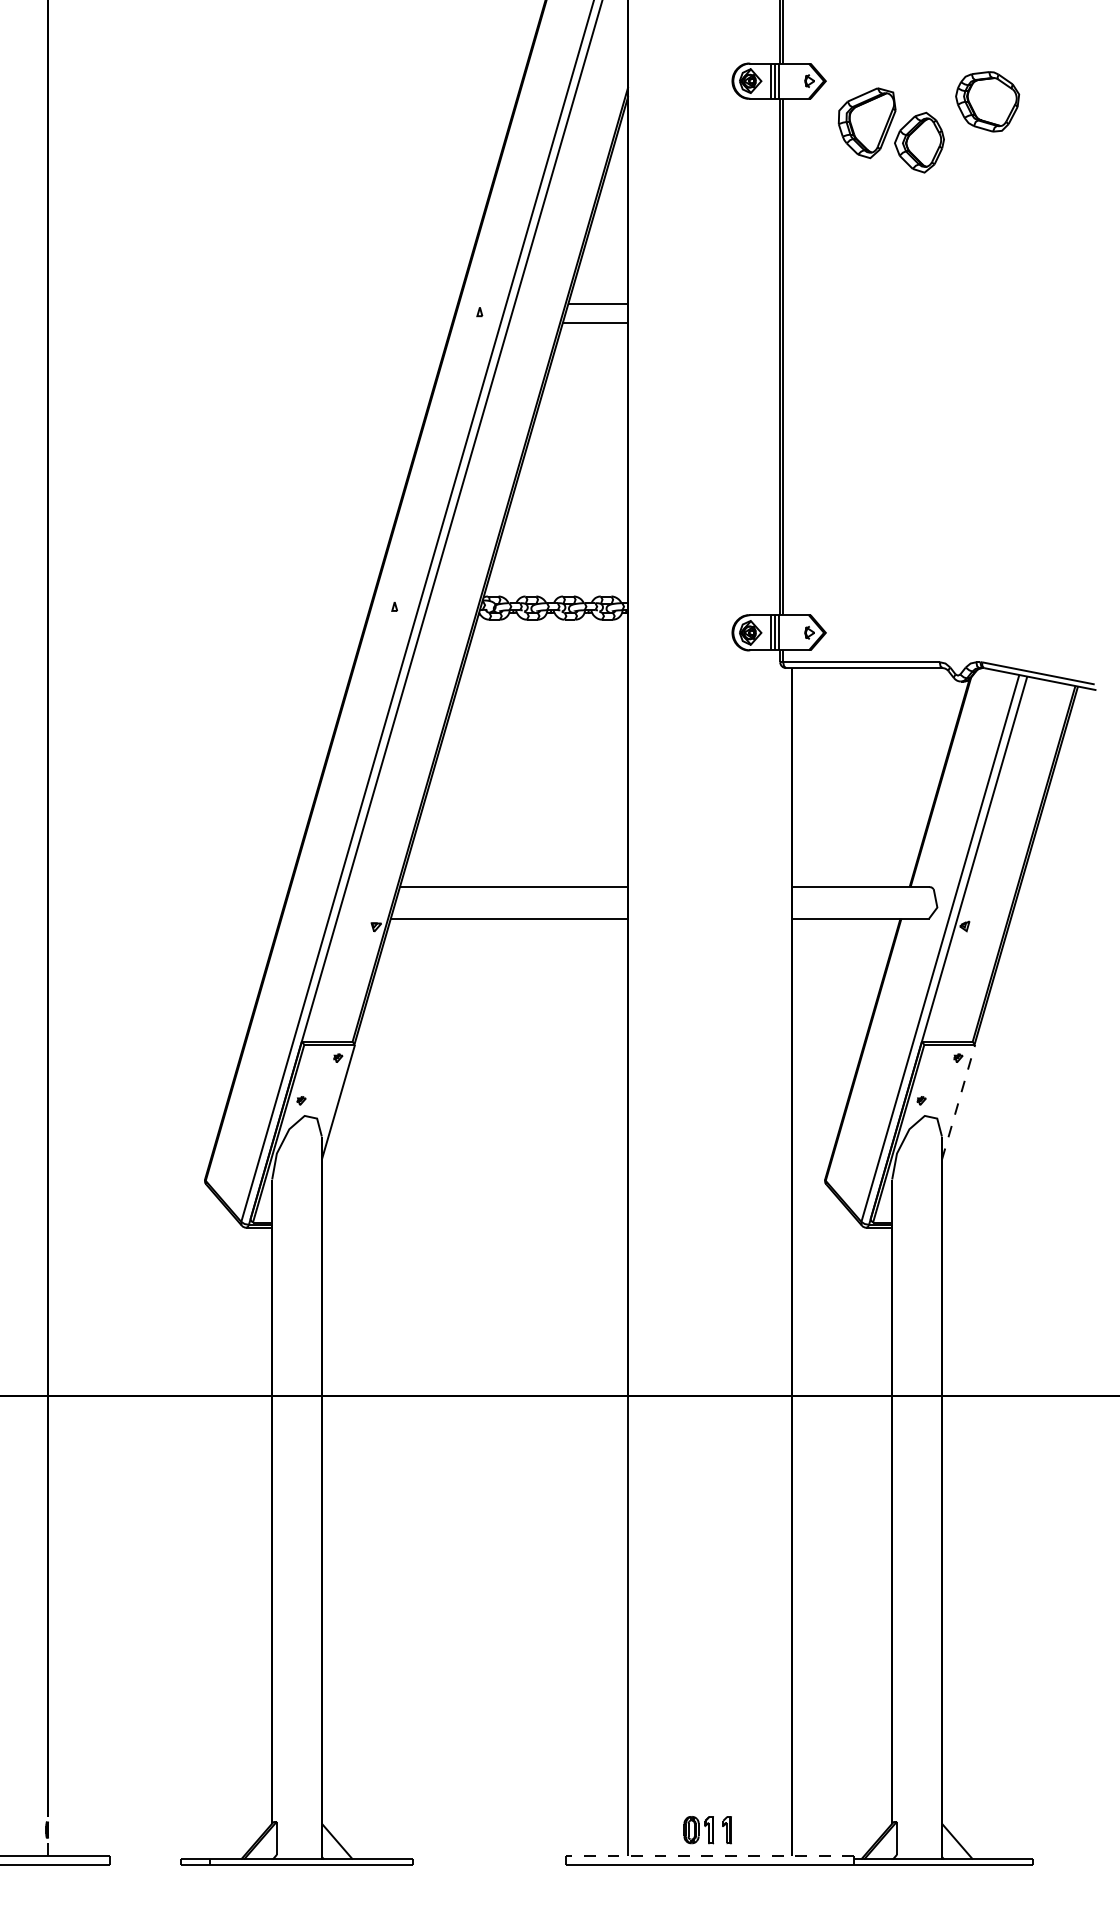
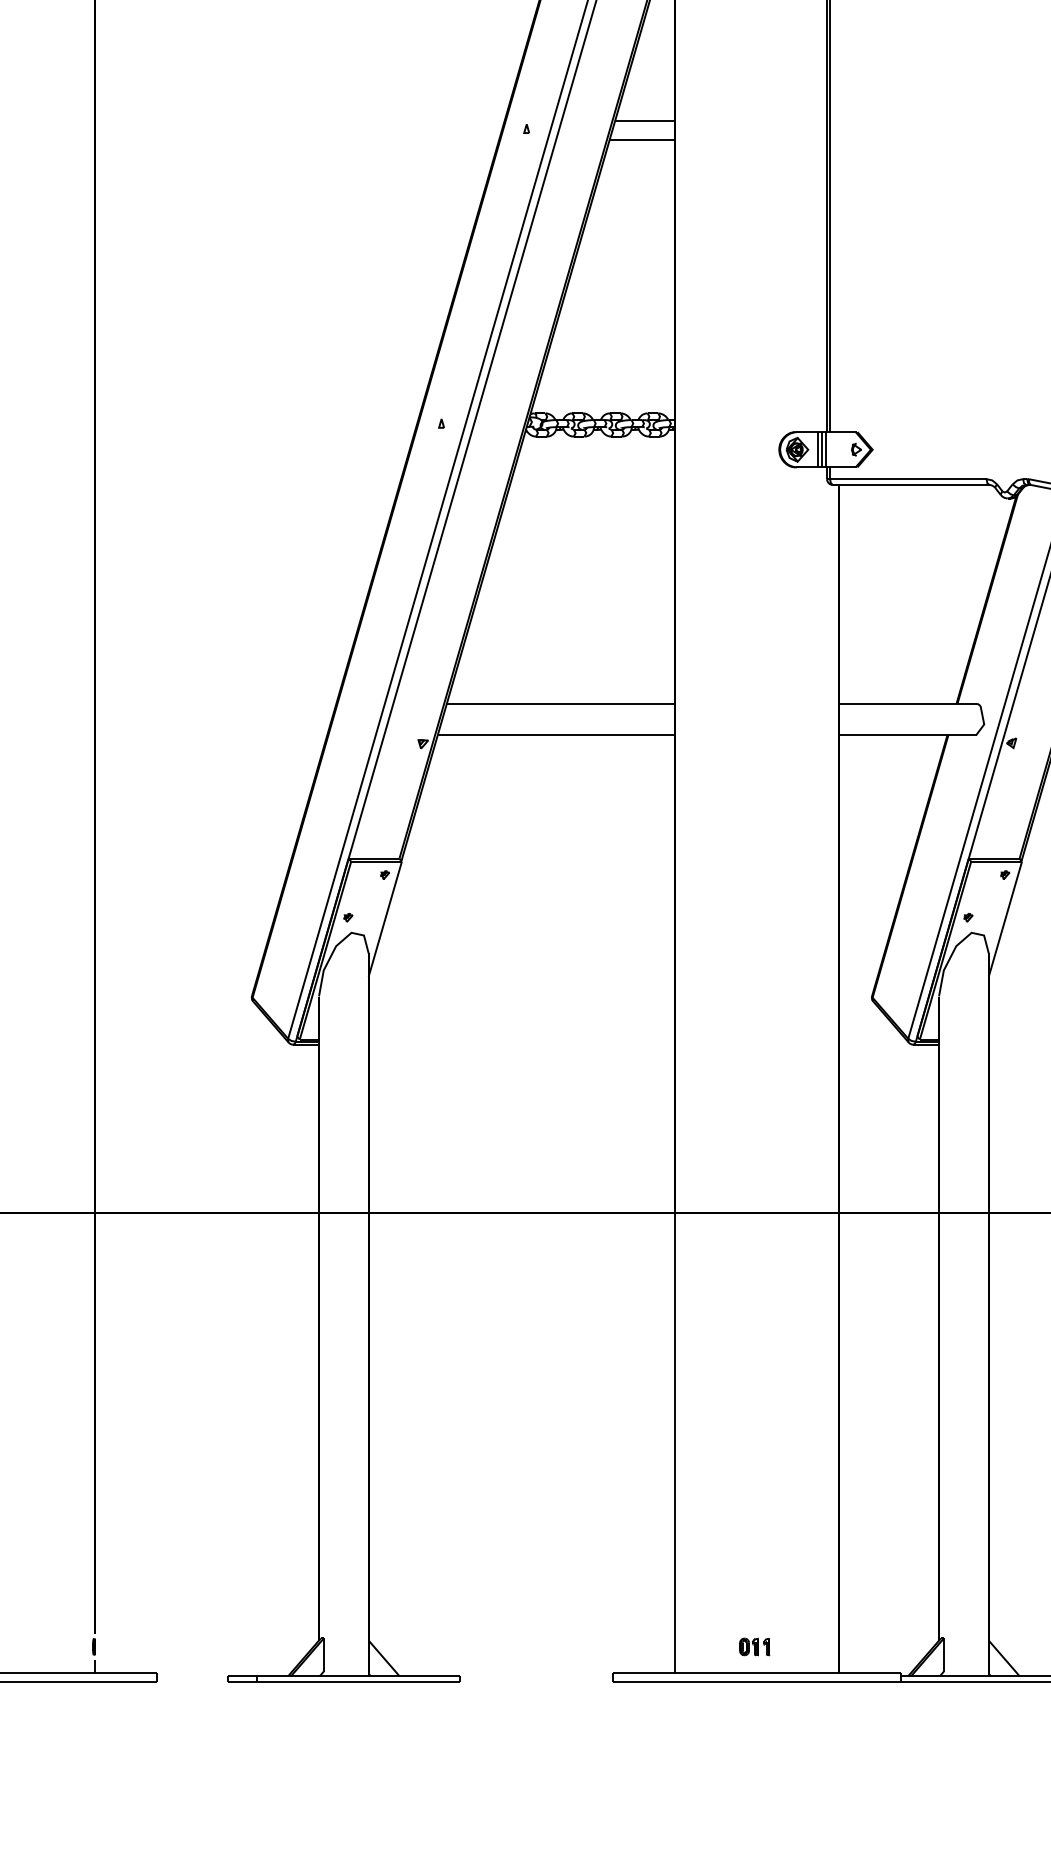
line: (958, 1102) -> (1005, 919), dashed -> solid
part: (707, 1829) -> (754, 1646), size x0.62
line: (710, 1855) -> (757, 1672), dashed -> solid

